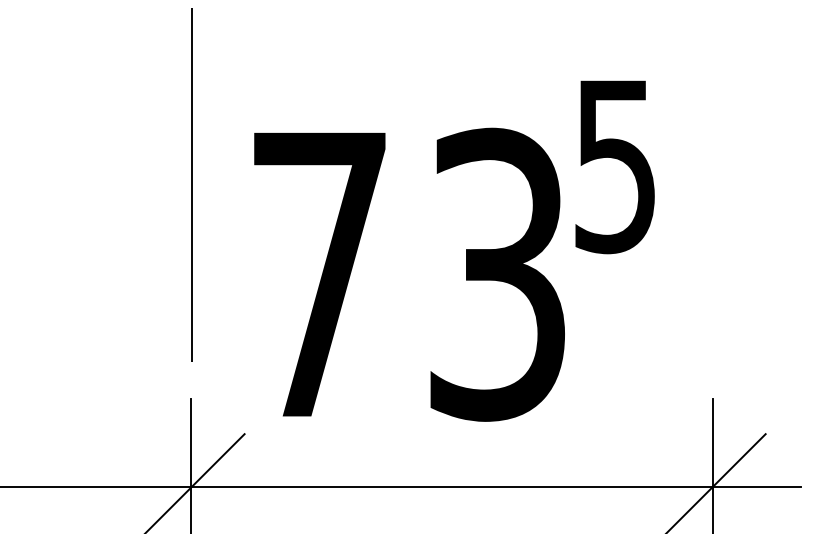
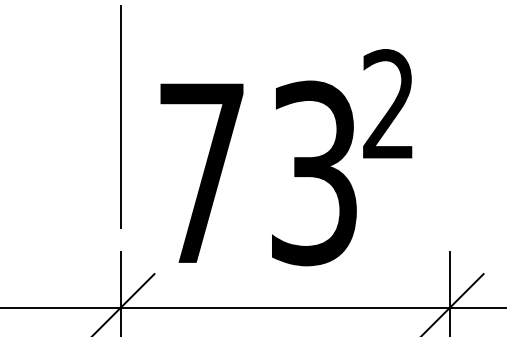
text: (615, 165) -> (388, 104), 5 -> 2

